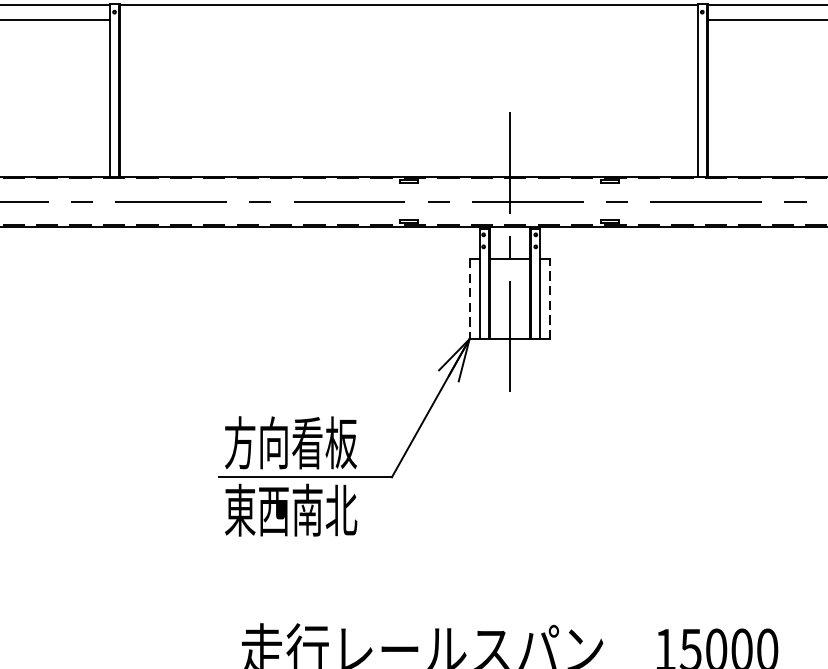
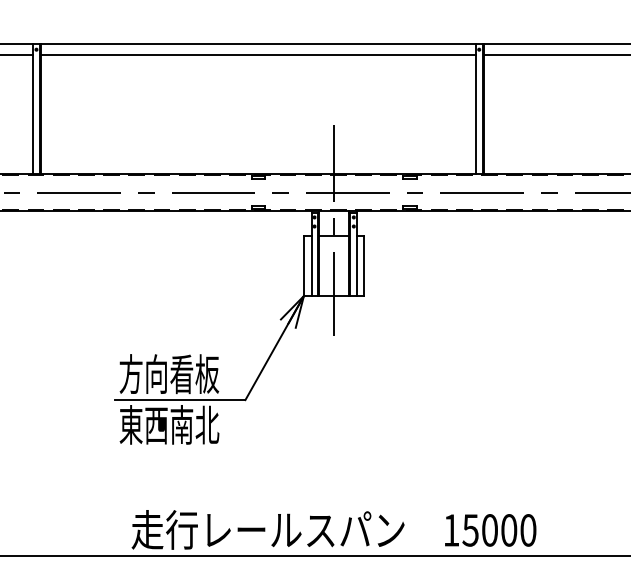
line: (409, 19) -> (258, 55), added
line: (549, 298) -> (364, 265), dashed -> solid
line: (468, 299) -> (303, 266), dashed -> solid

